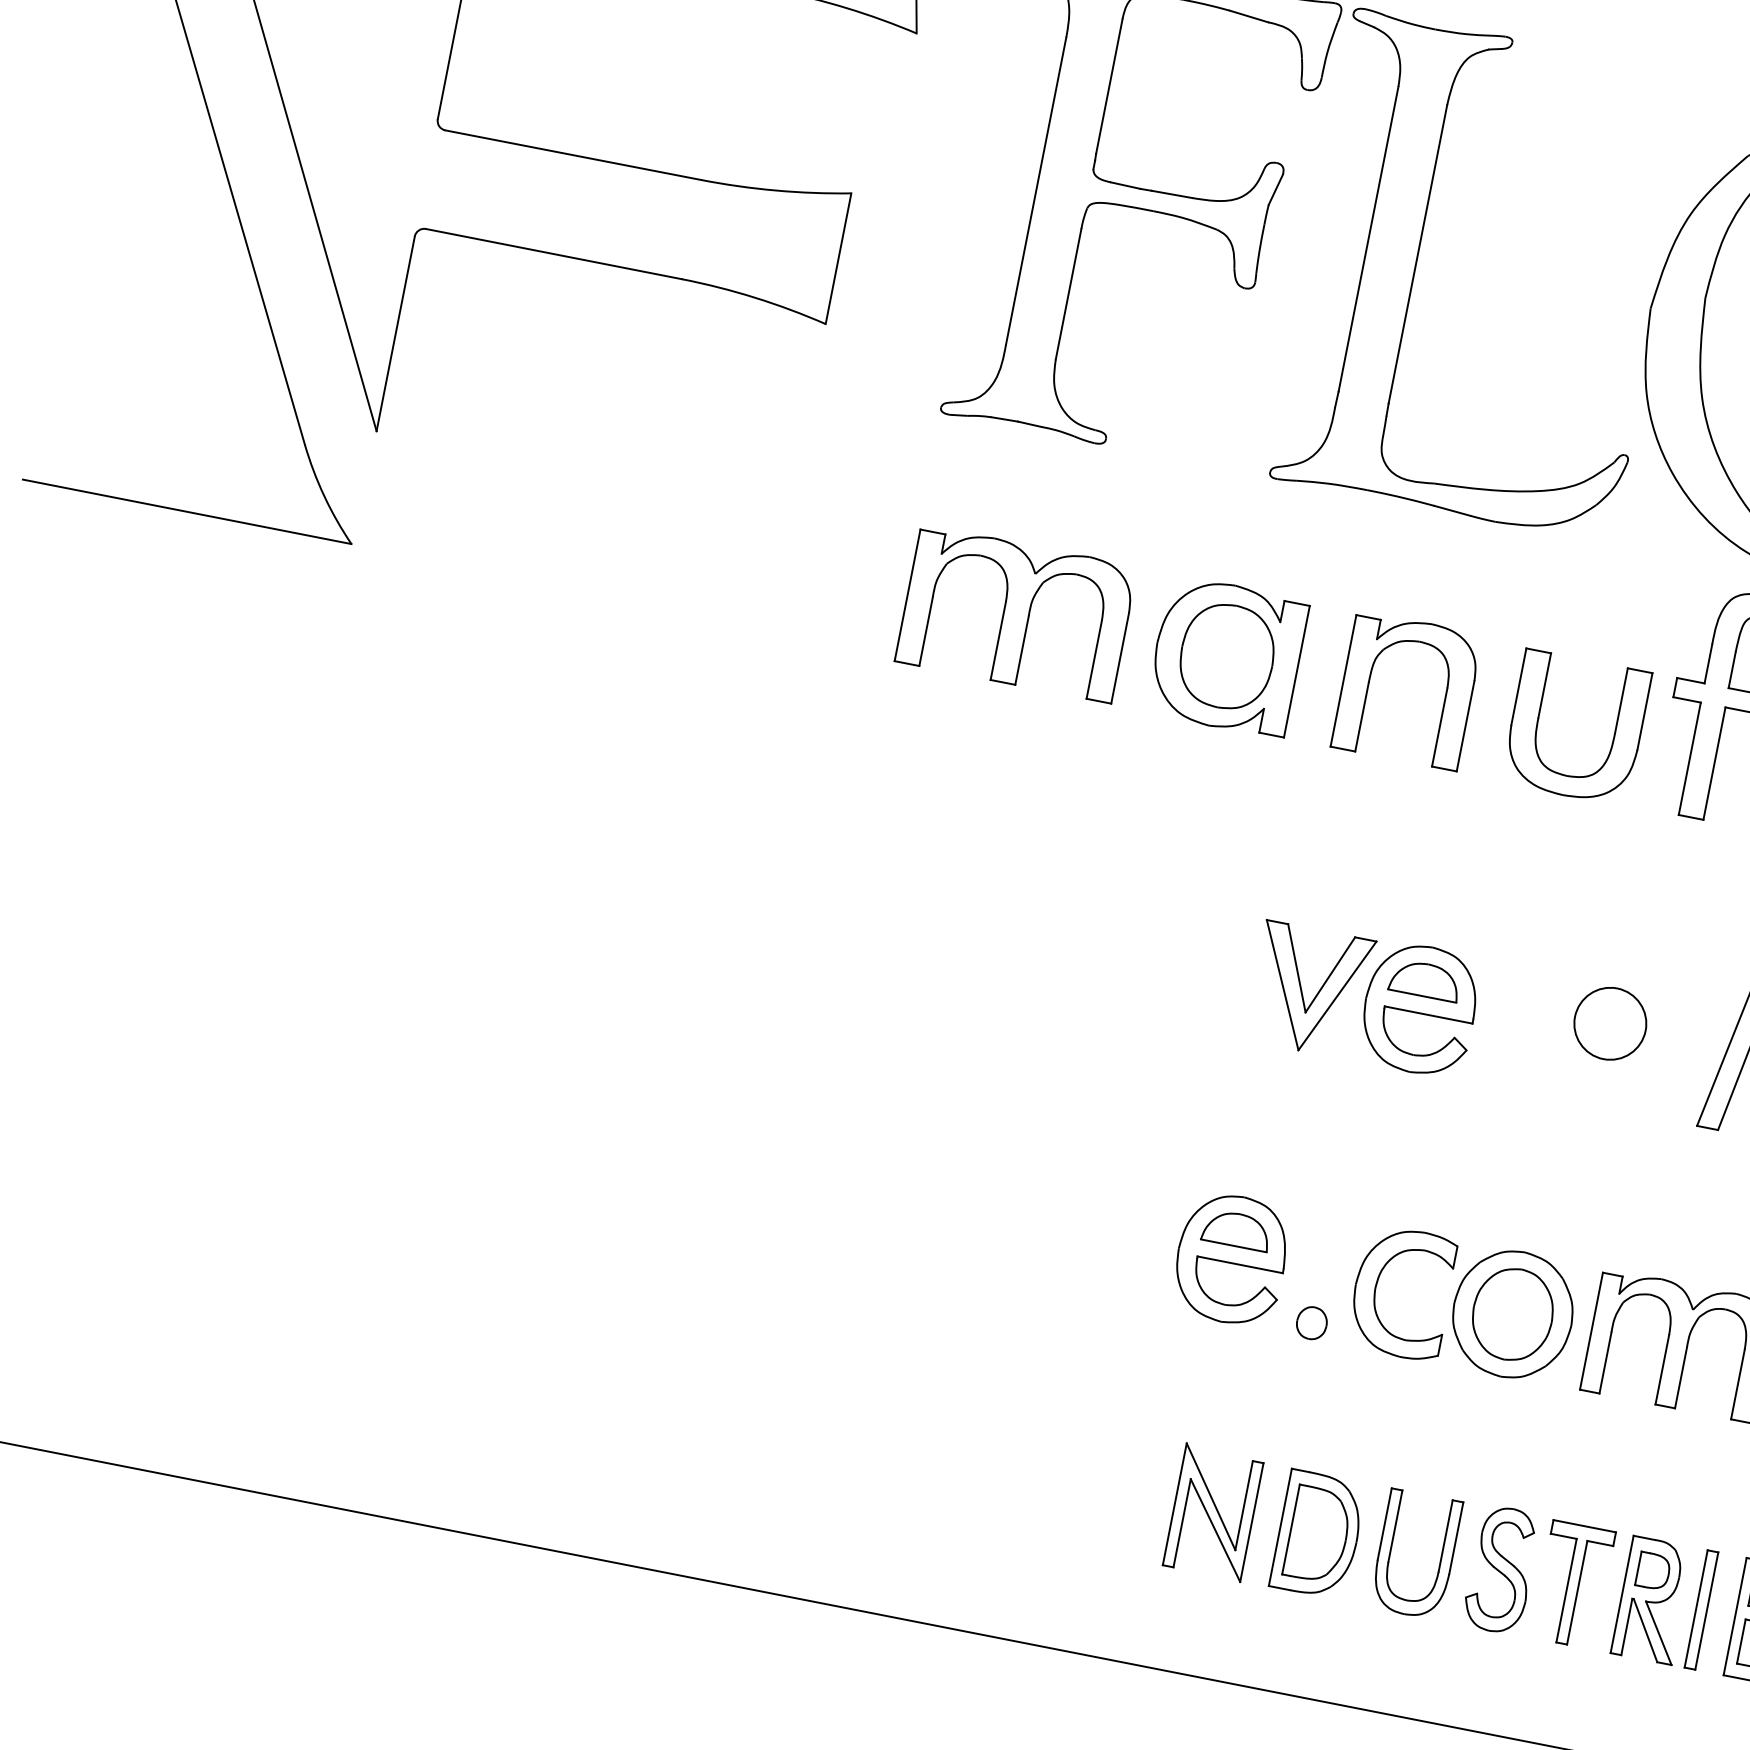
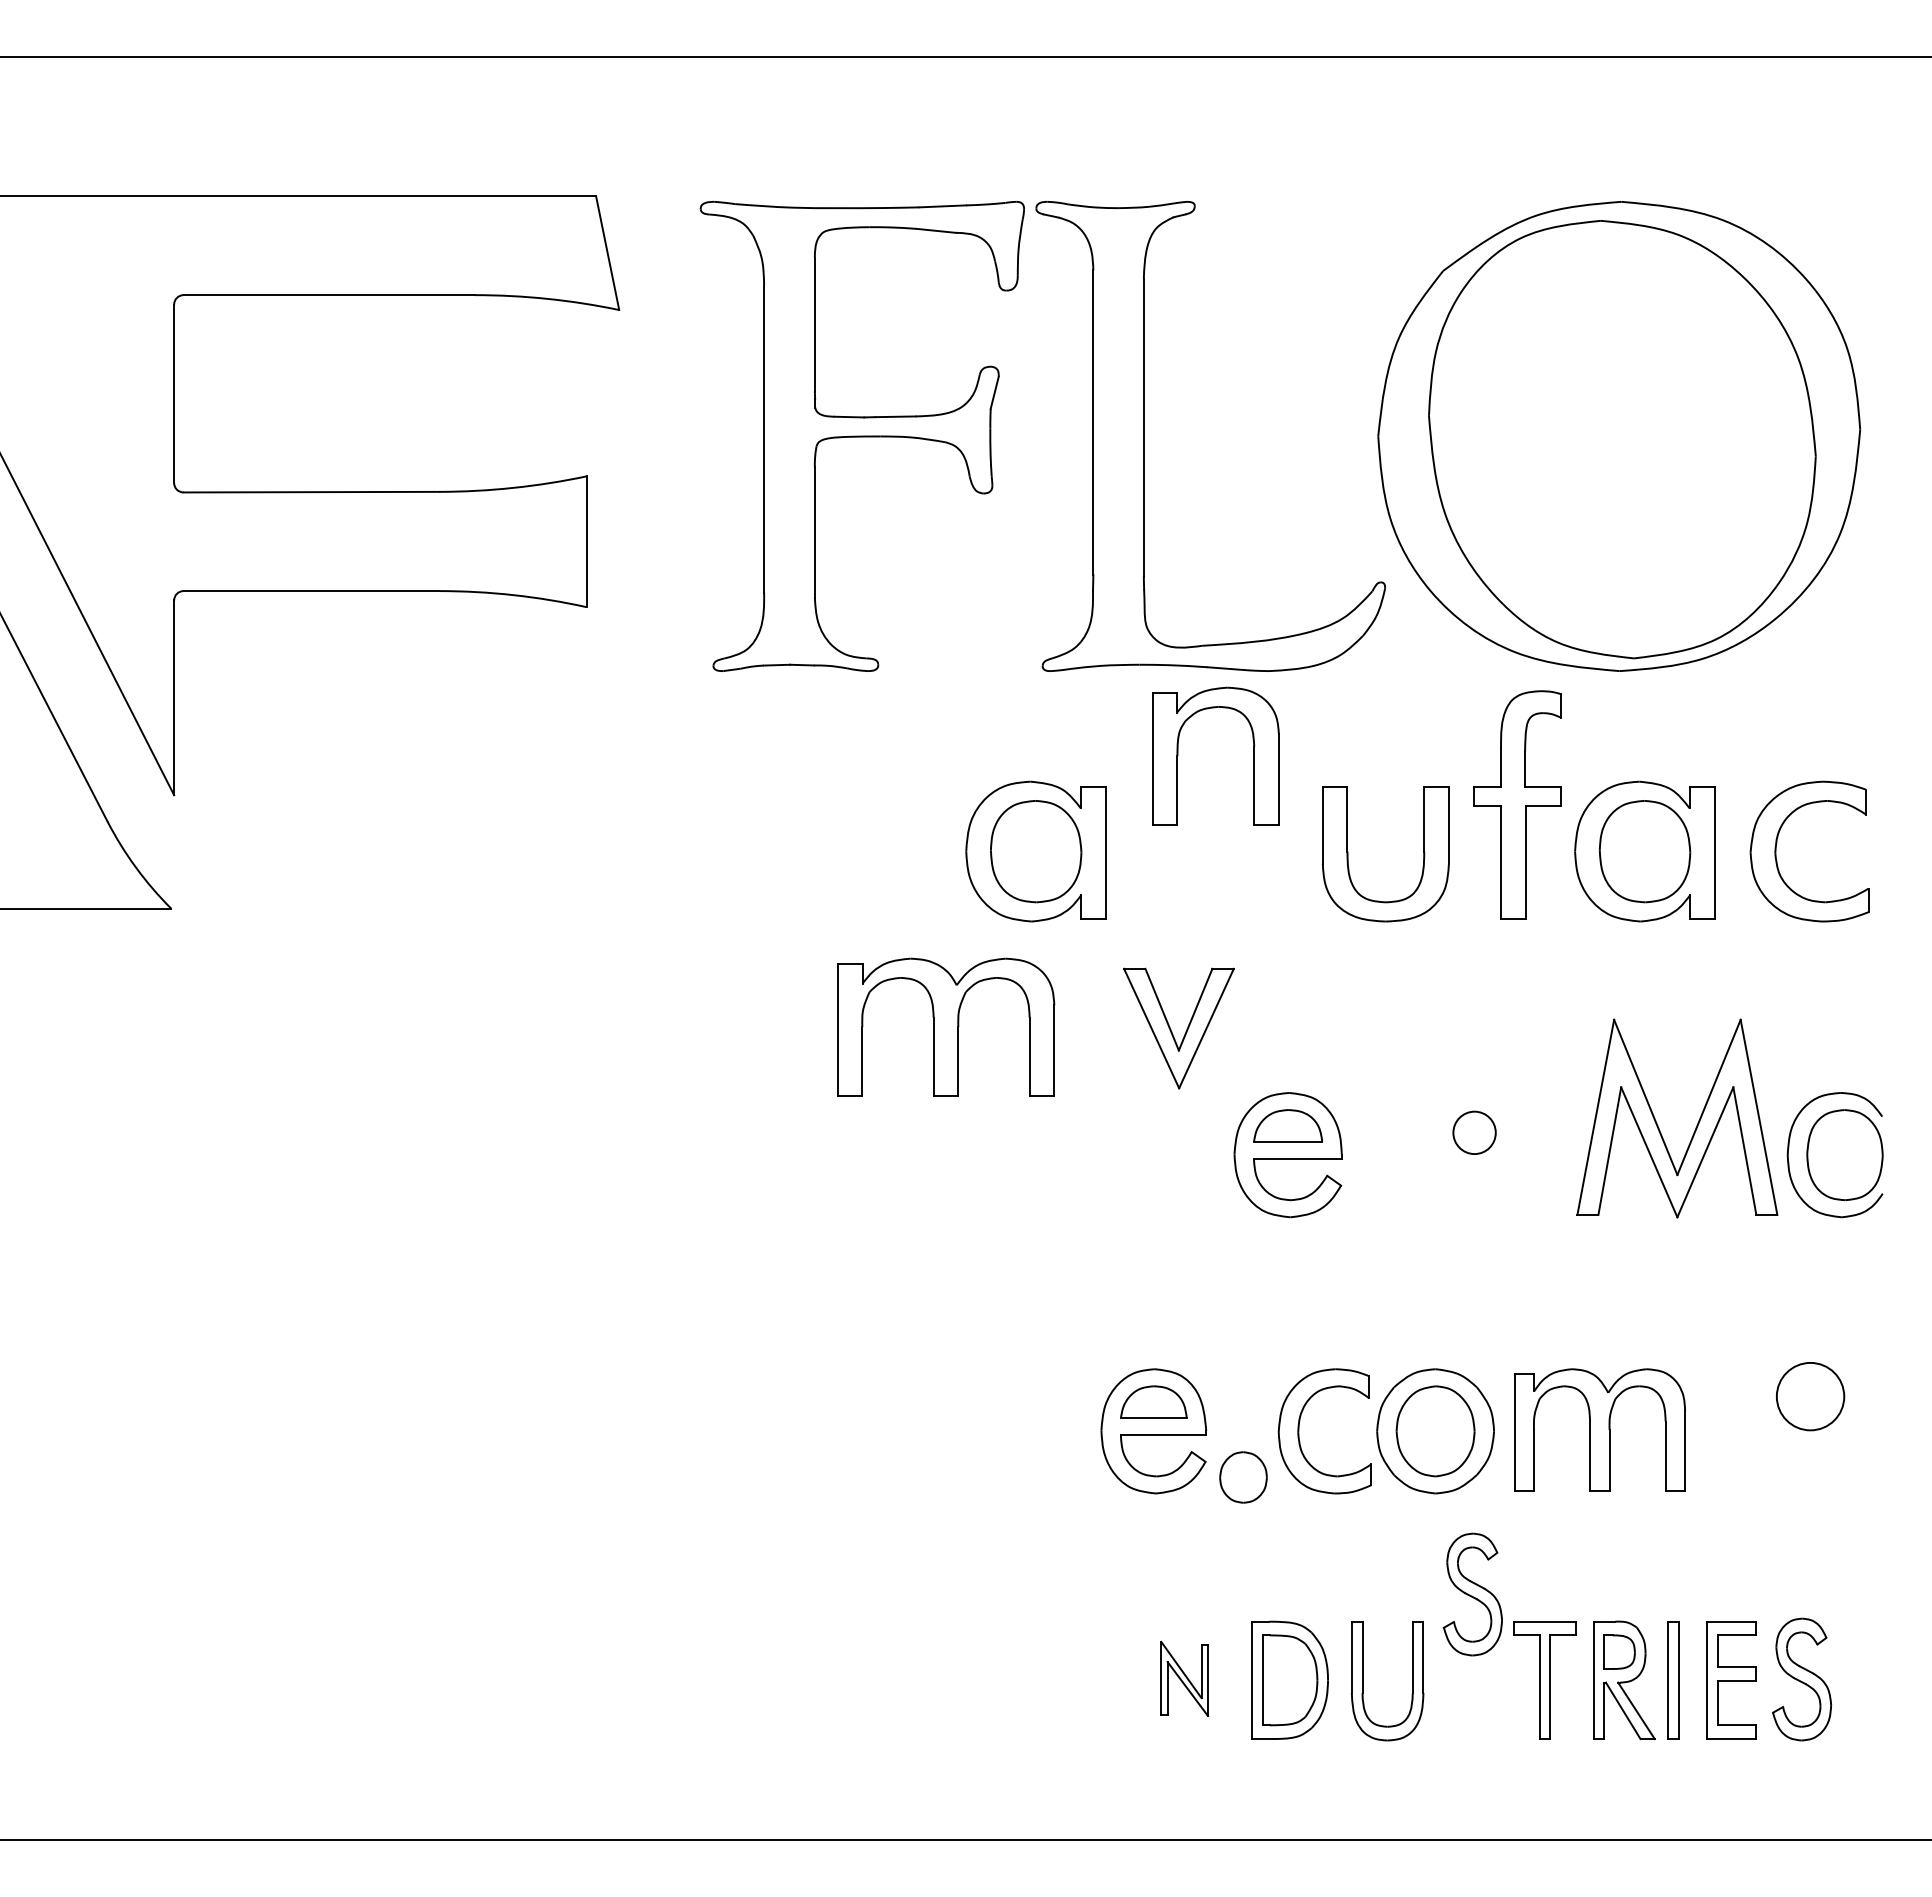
part: (1017, 613) -> (946, 1026), moved
part: (1369, 682) -> (1178, 755), moved
part: (1302, 992) -> (1172, 1031), moved
circle: (1610, 1023) -> (1474, 1132), size x0.6
part: (1311, 1322) -> (1243, 1477), size x1.6
part: (1213, 1512) -> (1184, 1678), size x0.6
part: (1501, 1569) -> (1472, 1594), moved

